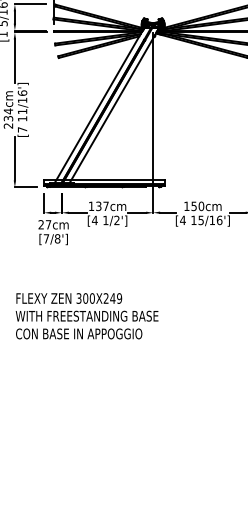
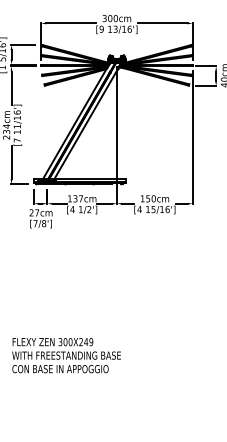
text: (87, 316) -> (66, 355), moved

